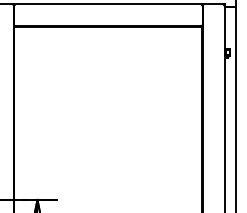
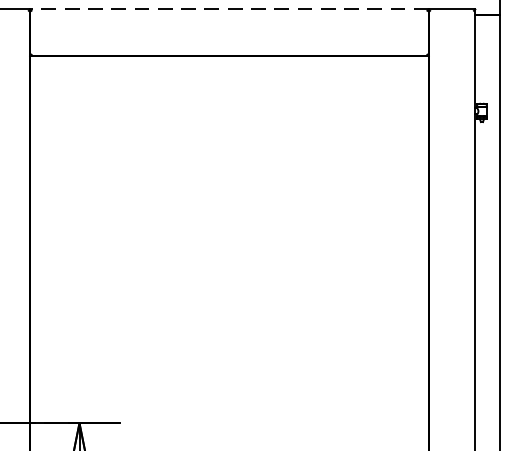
line: (107, 4) -> (227, 9), solid -> dashed

